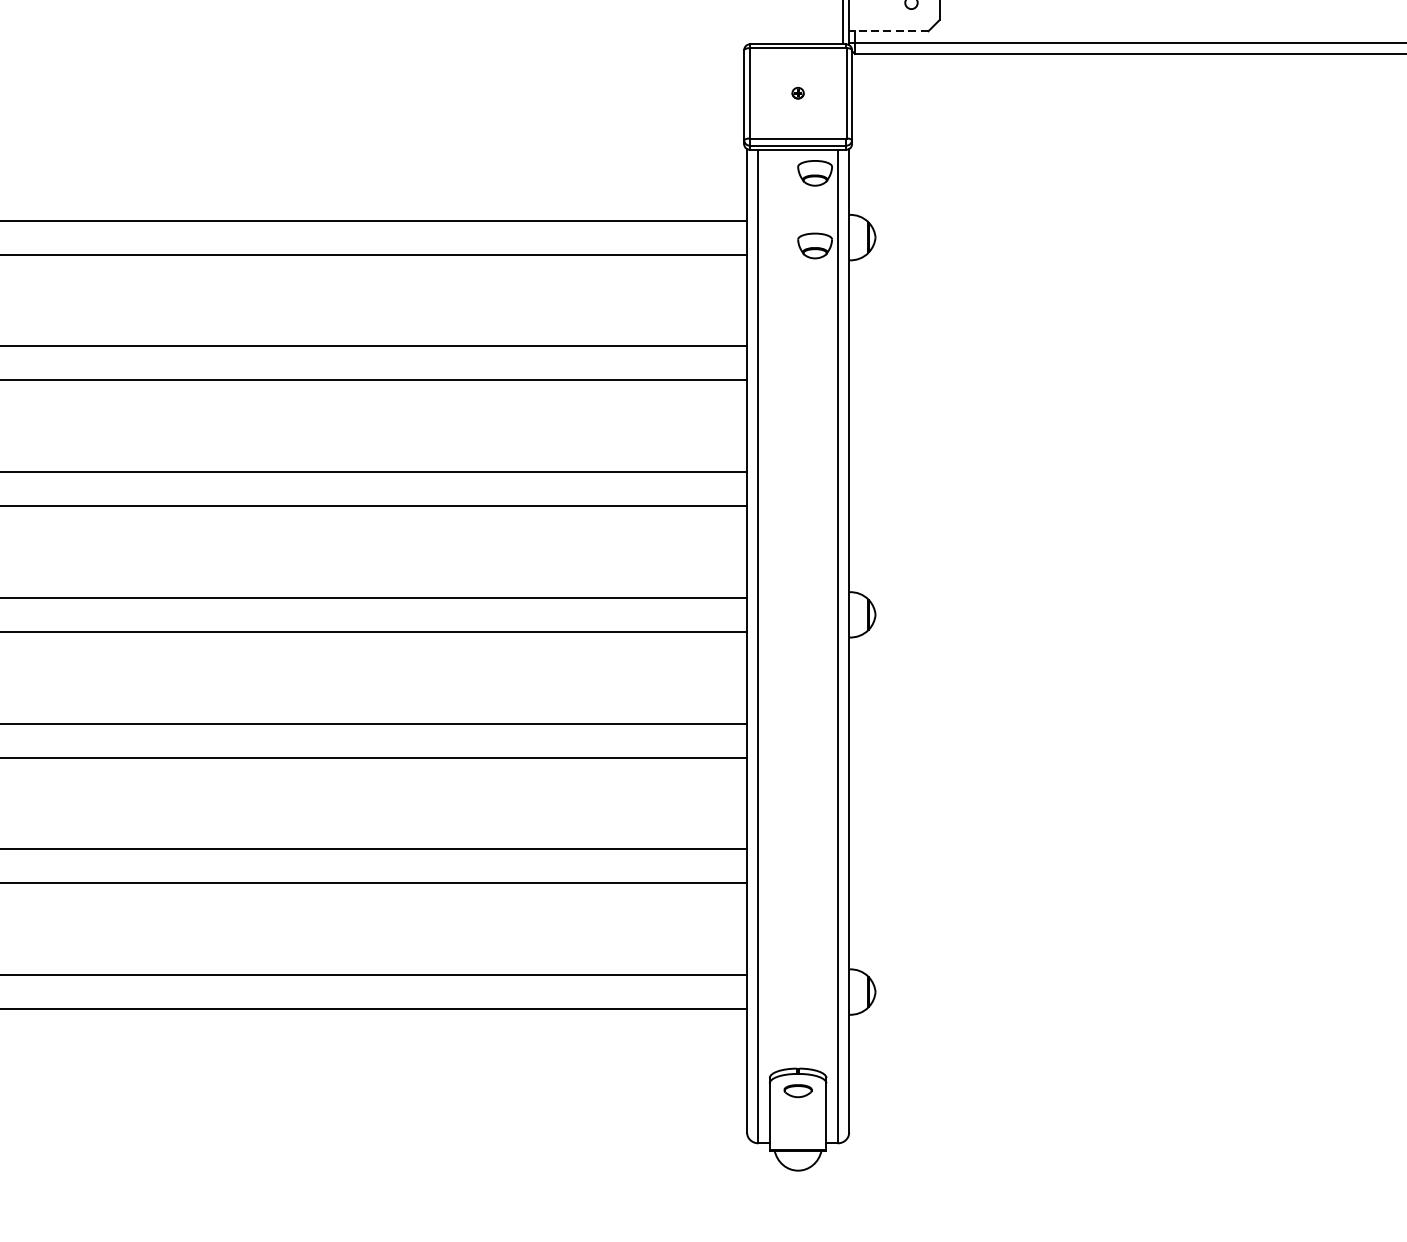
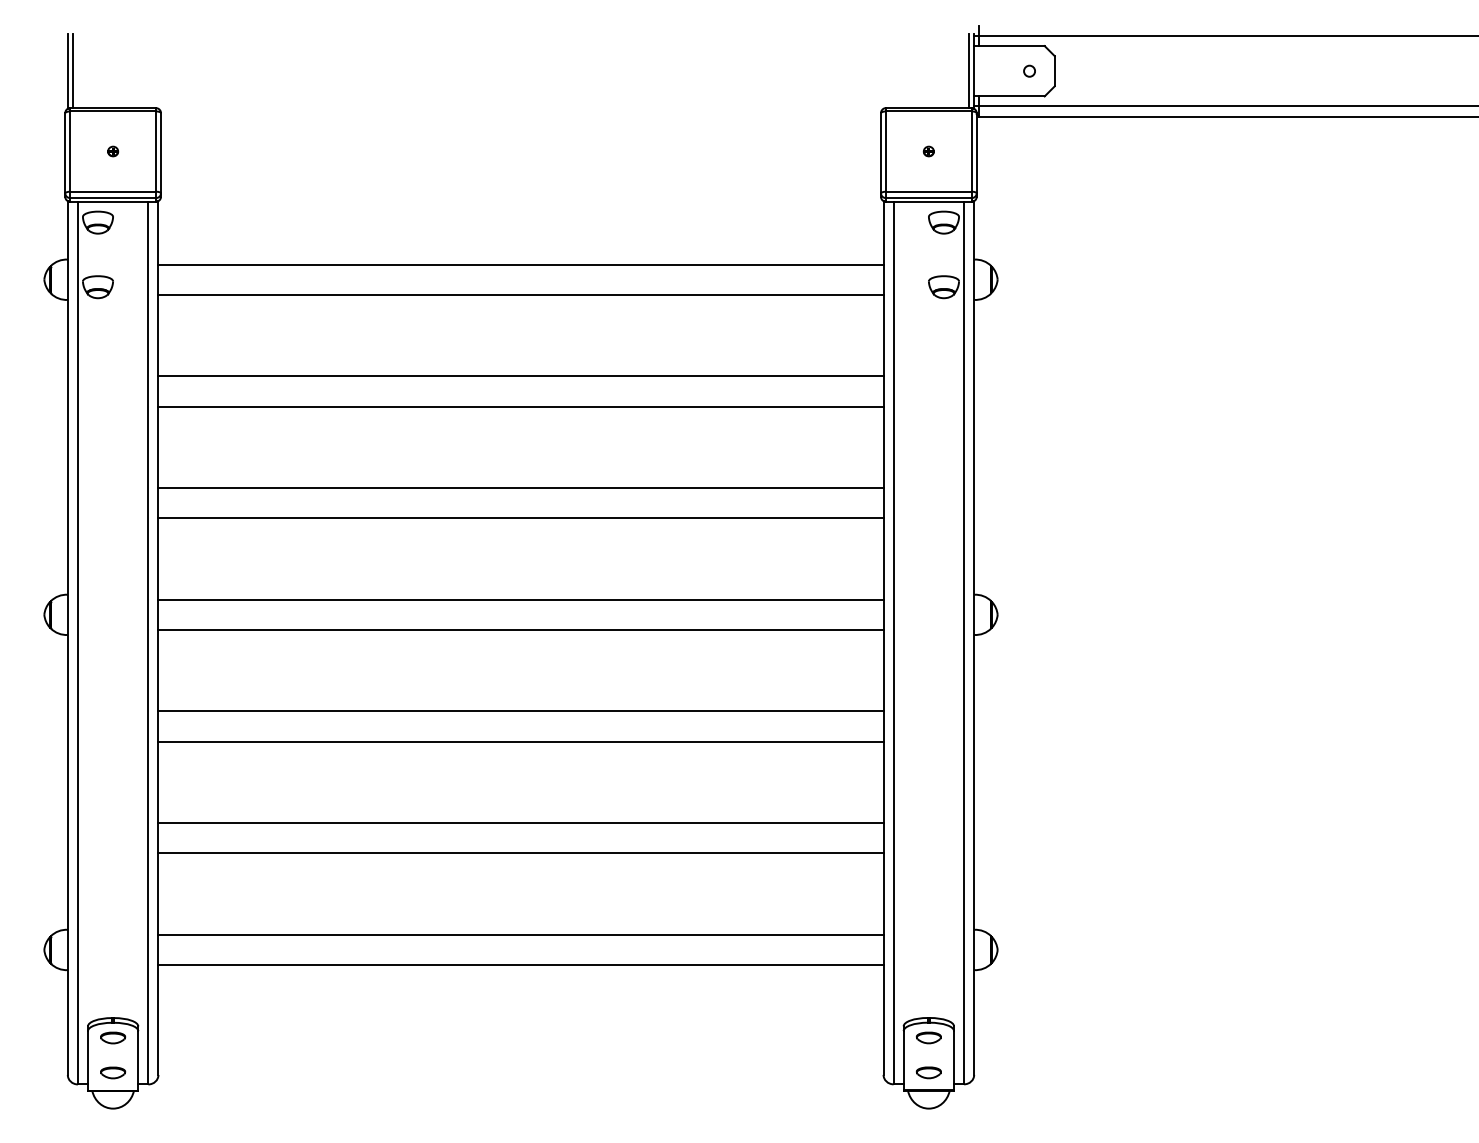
line: (887, 31) -> (1008, 96), dashed -> solid
part: (797, 1130) -> (928, 1072), added

